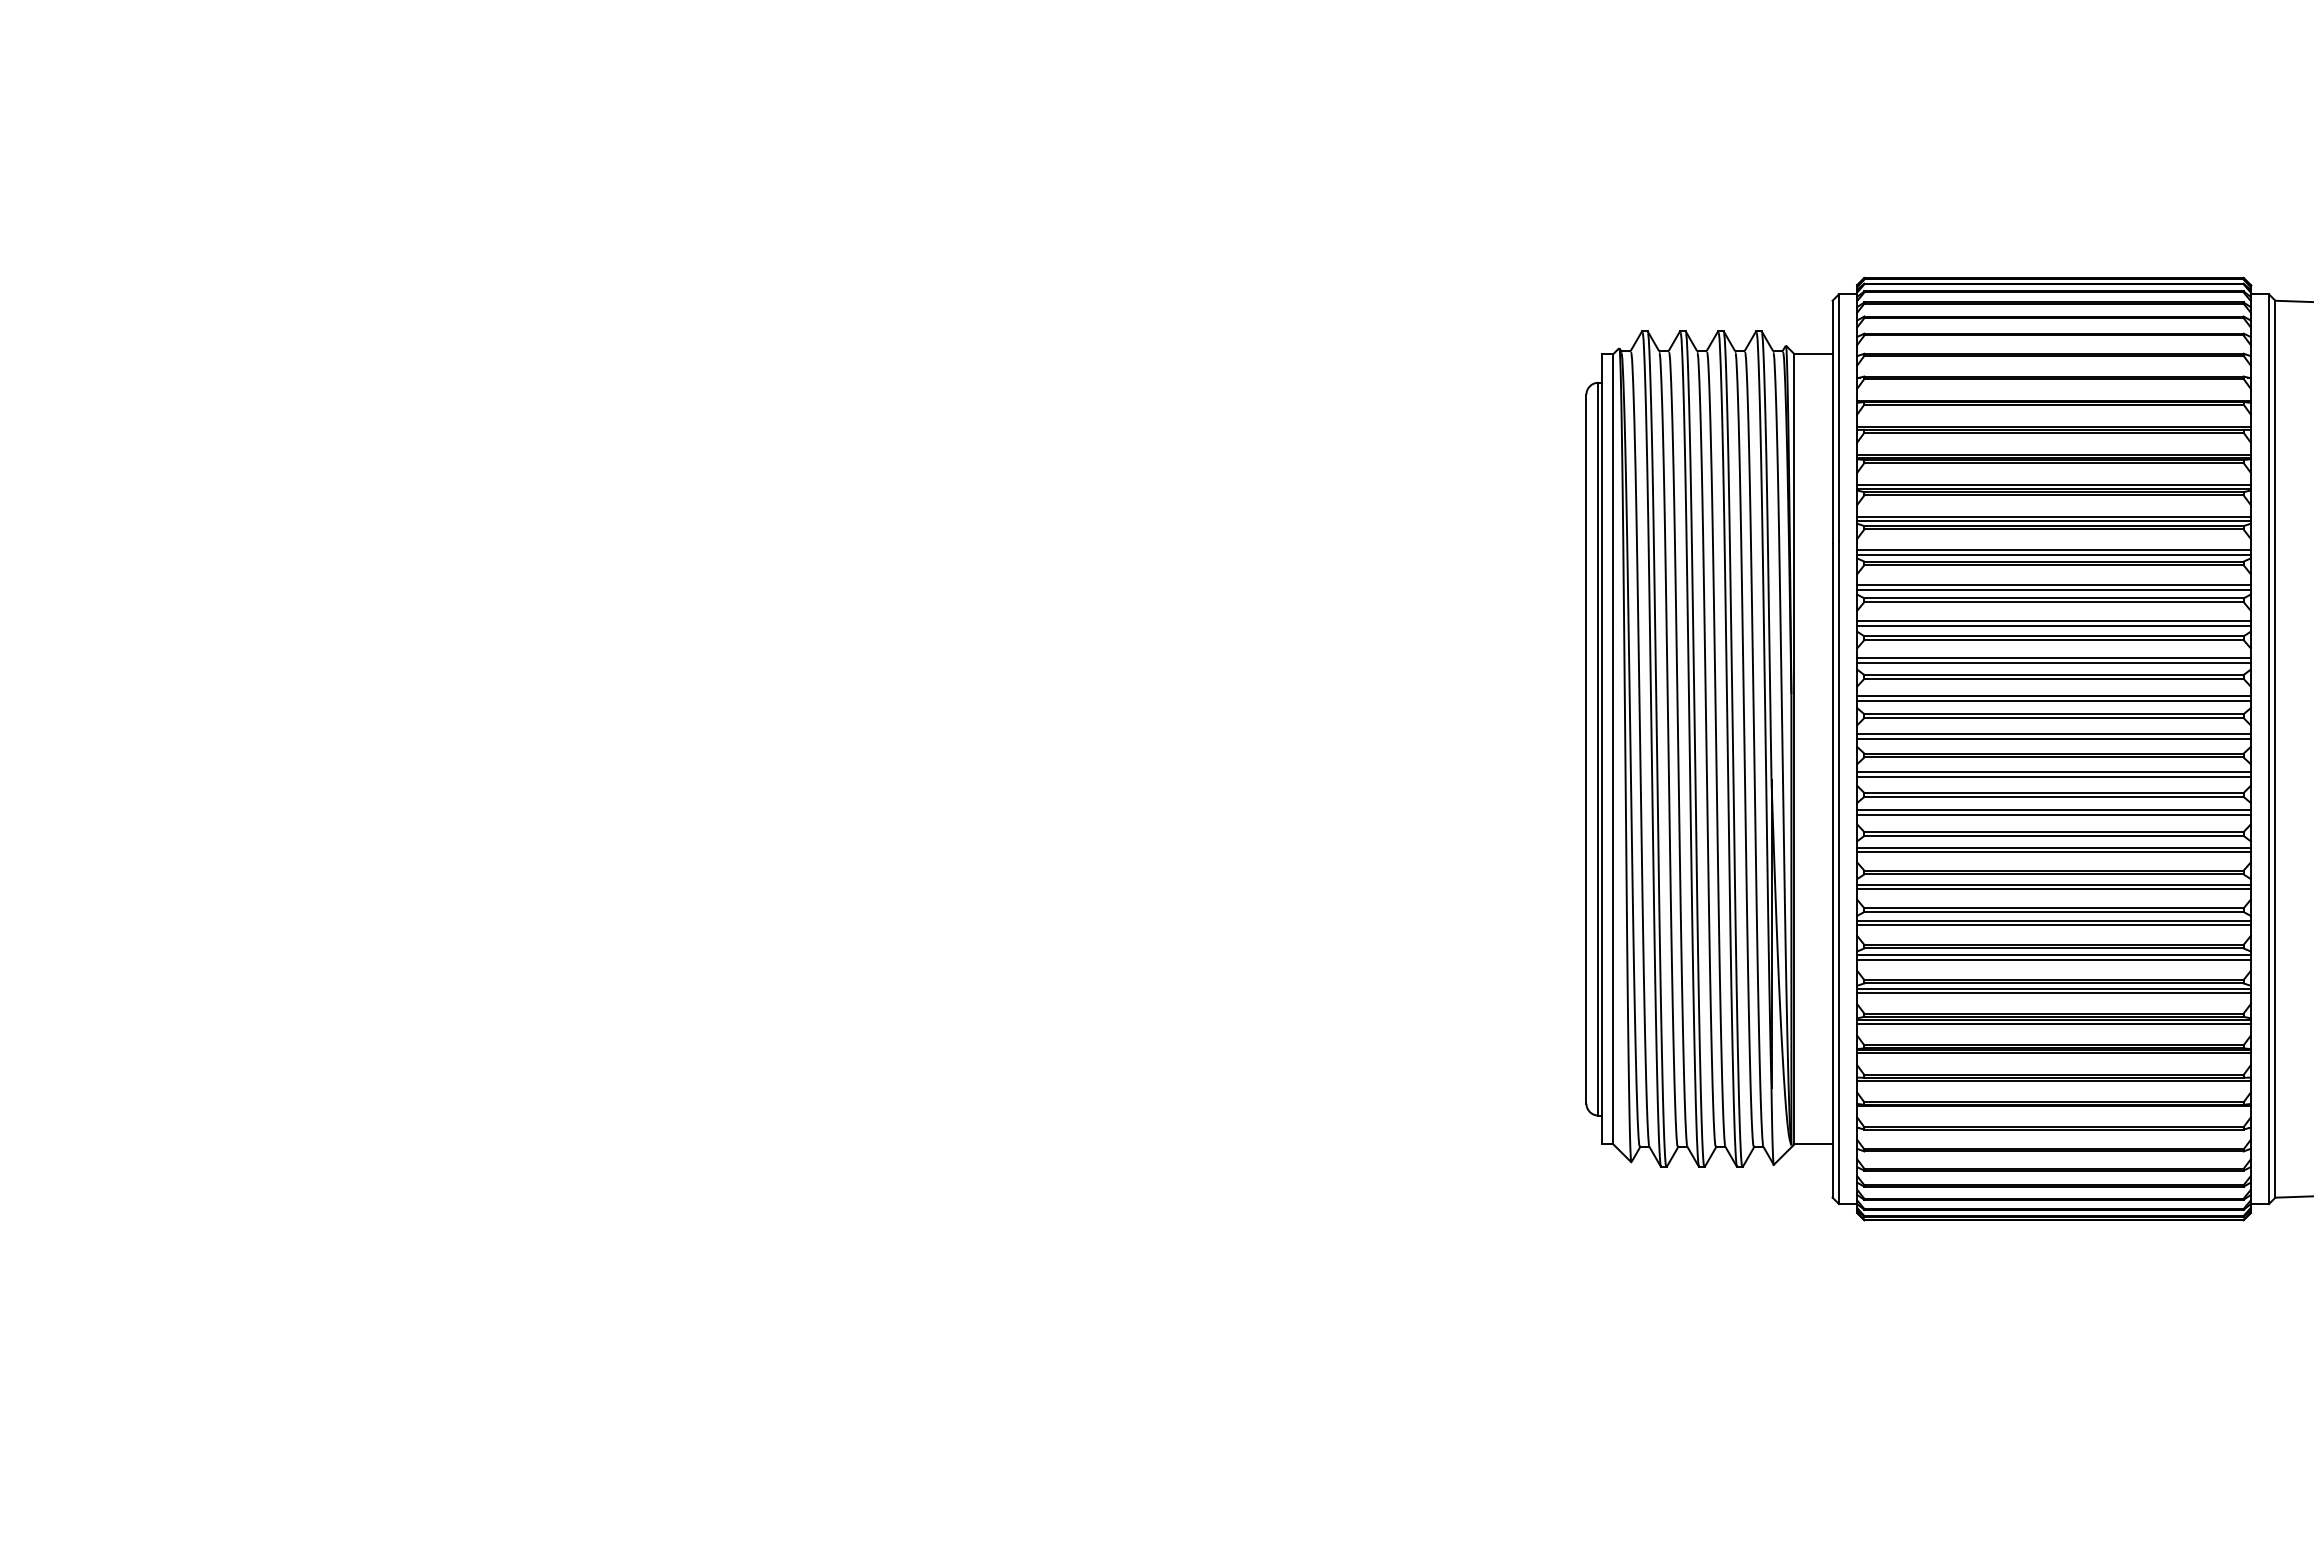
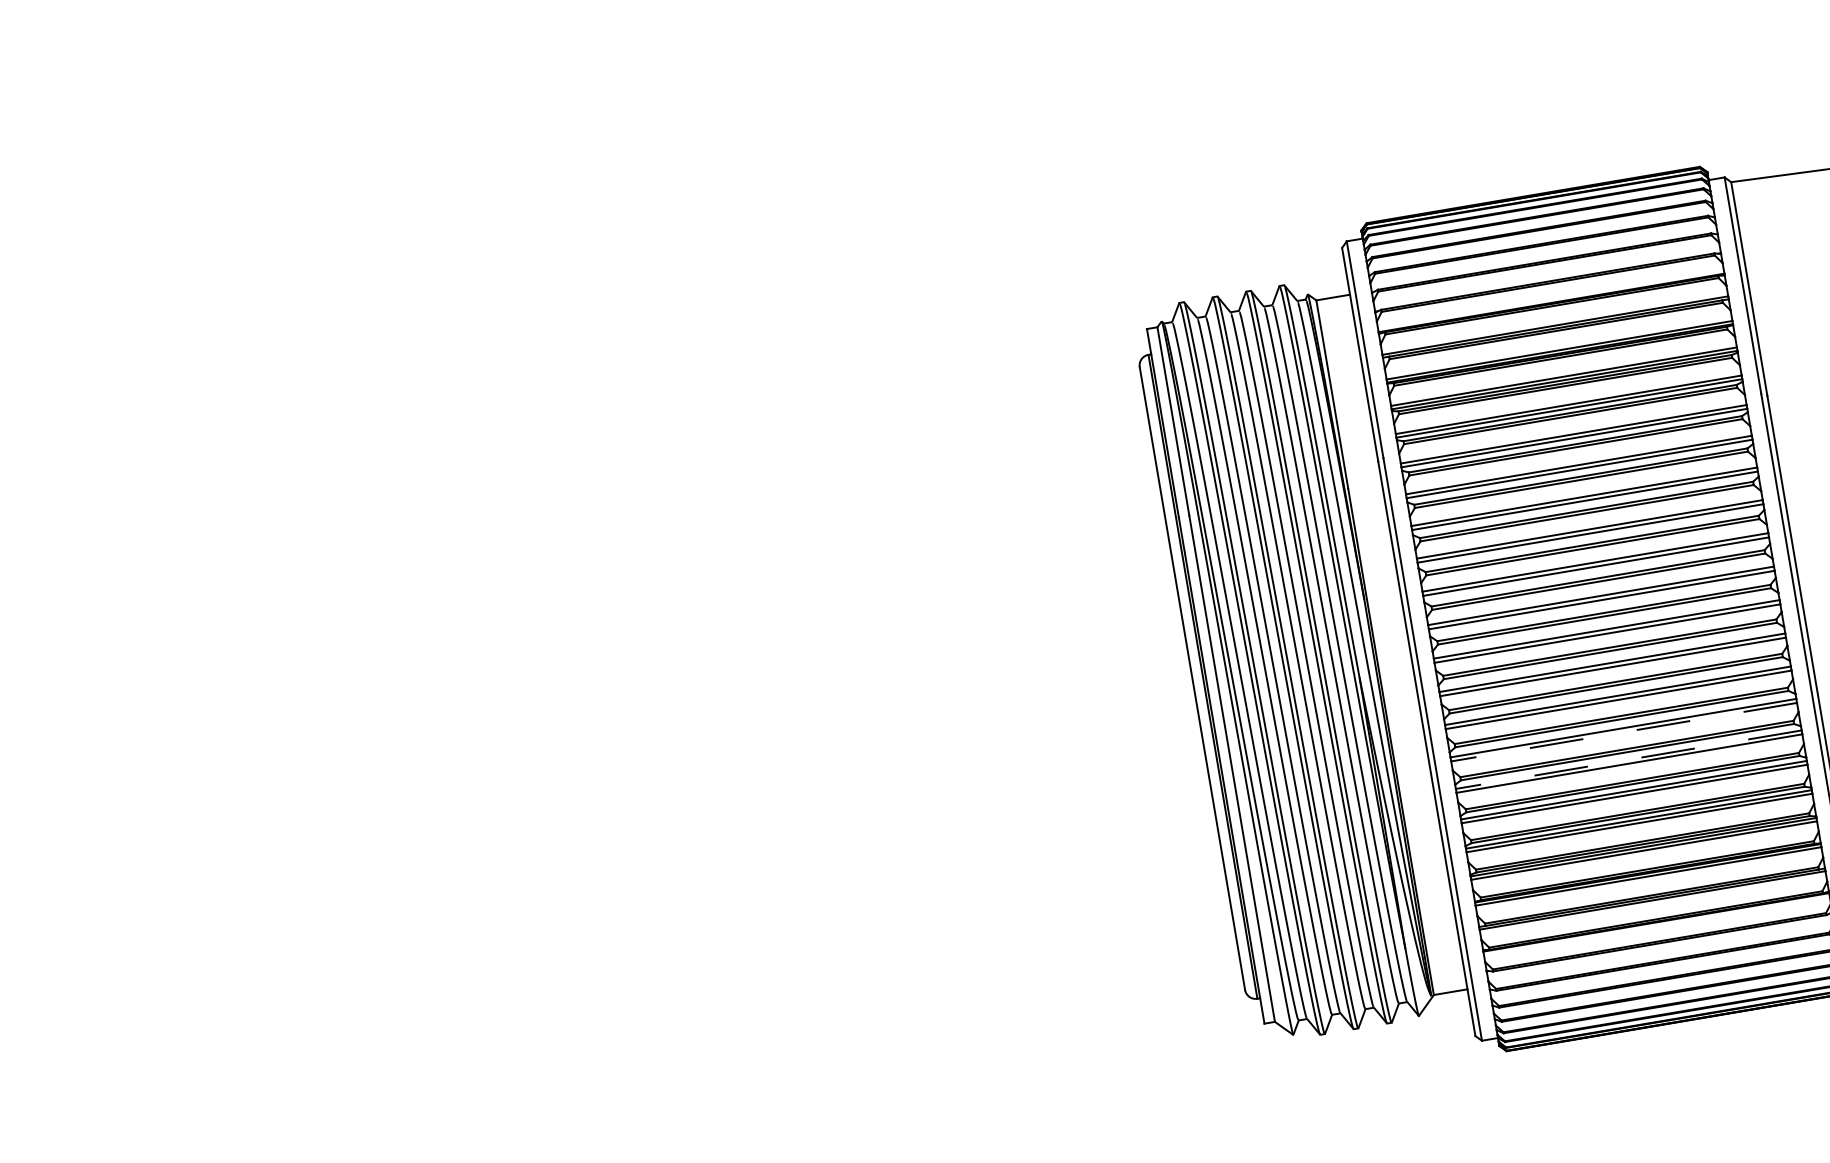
line: (2054, 889) -> (1624, 732), solid -> dashed
line: (2054, 920) -> (1629, 759), solid -> dashed

